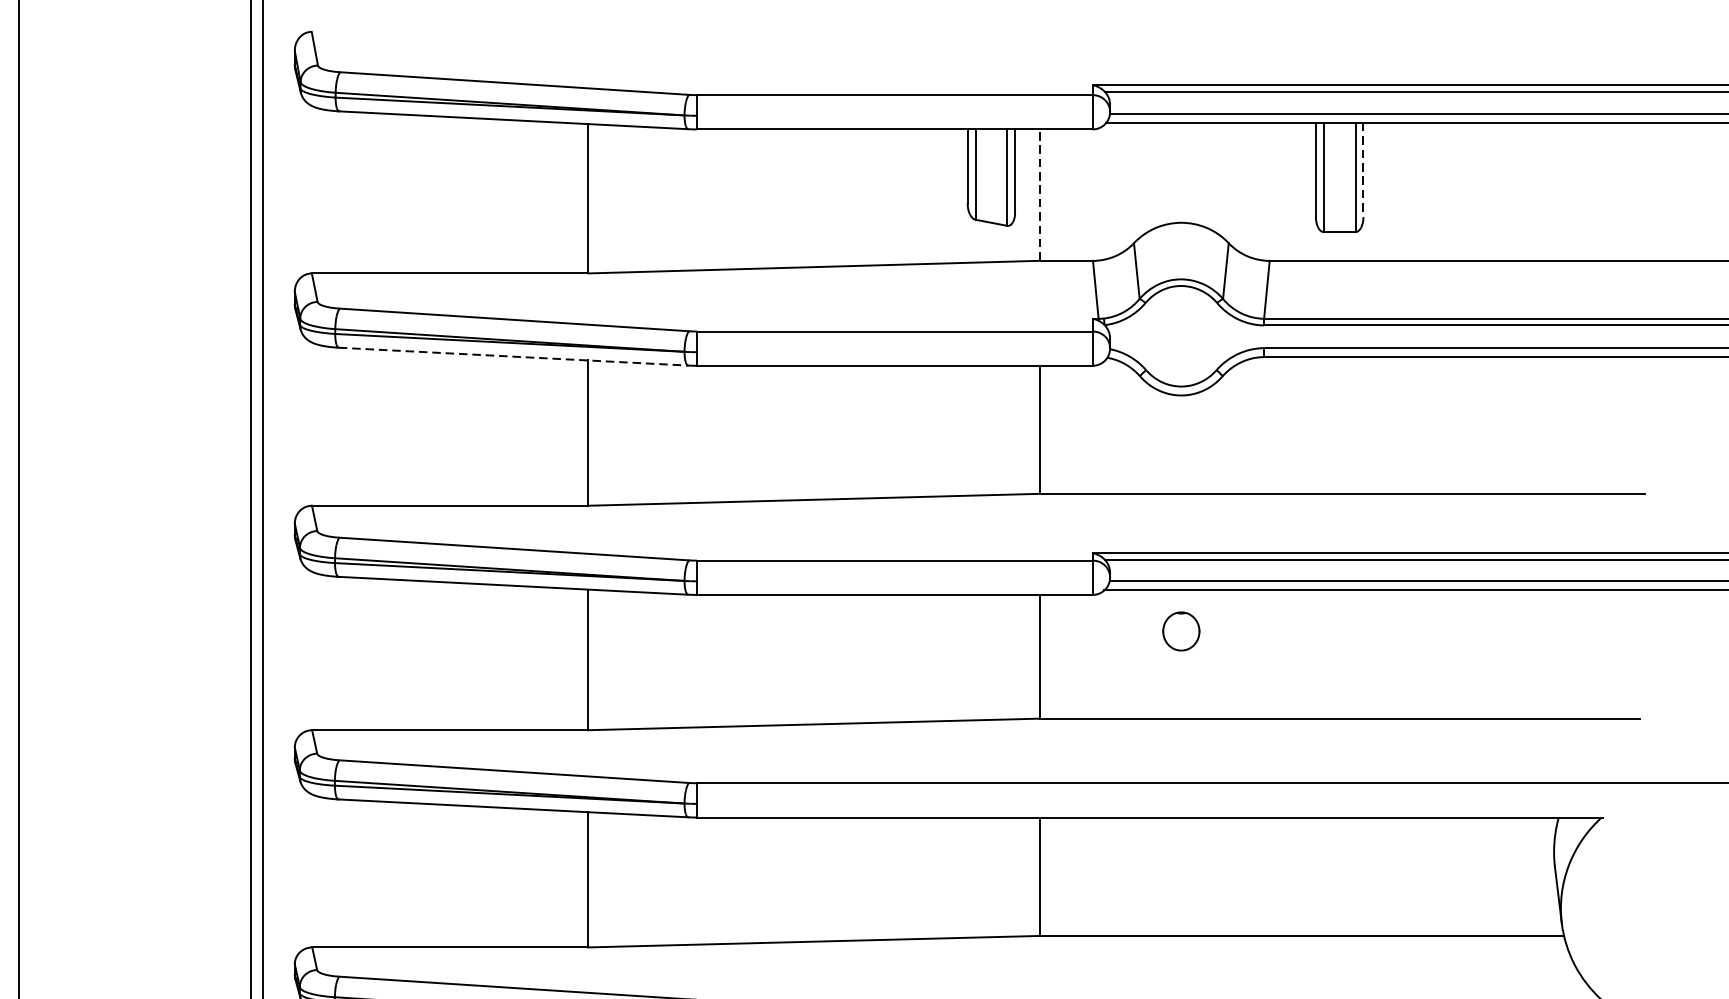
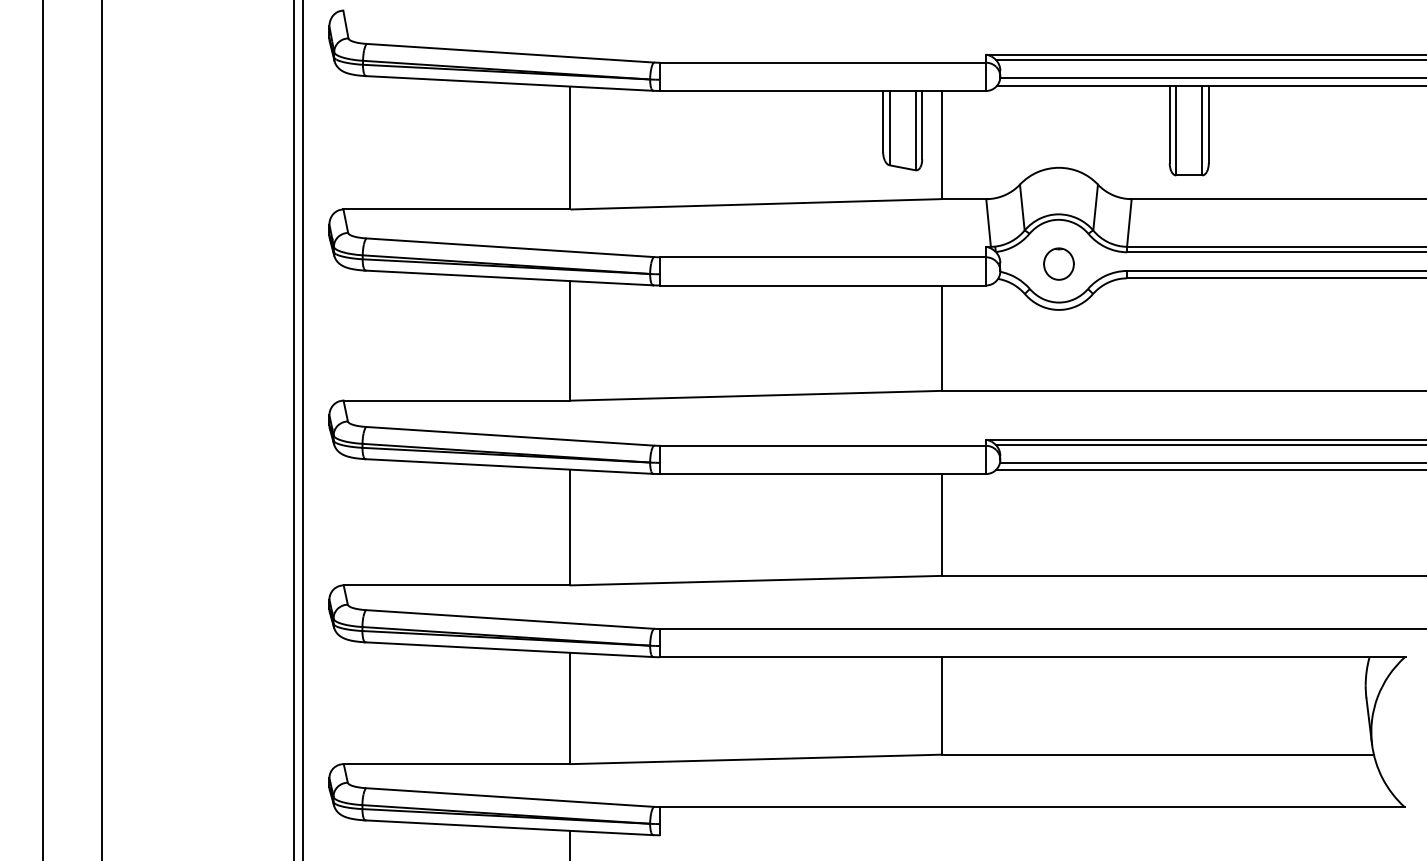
line: (1363, 170) -> (1208, 124), dashed -> solid
line: (1039, 194) -> (942, 144), dashed -> solid
line: (513, 356) -> (509, 277), dashed -> solid
part: (1180, 630) -> (1058, 263), moved

